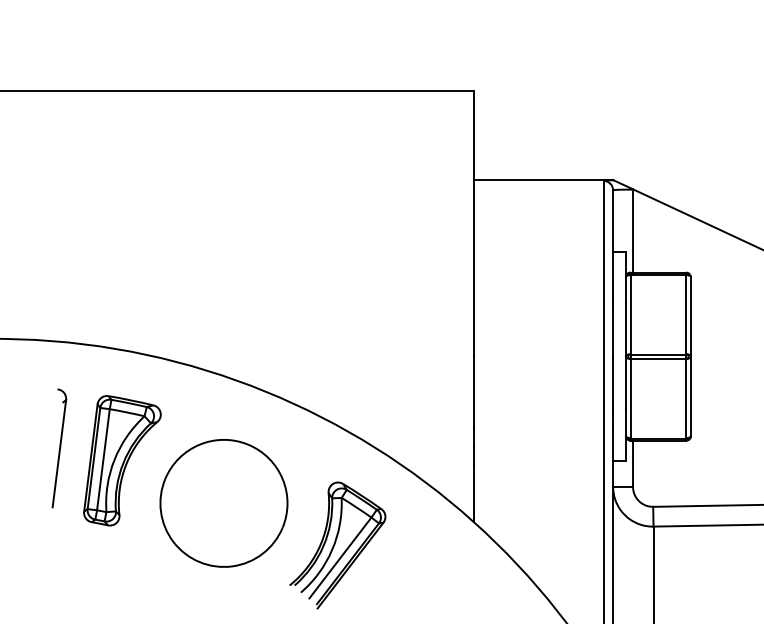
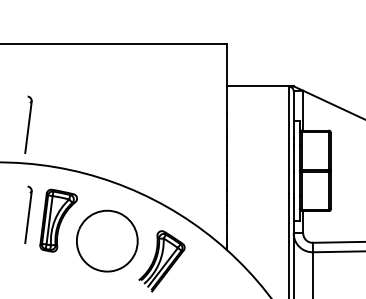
part: (59, 259) -> (28, 124), added

